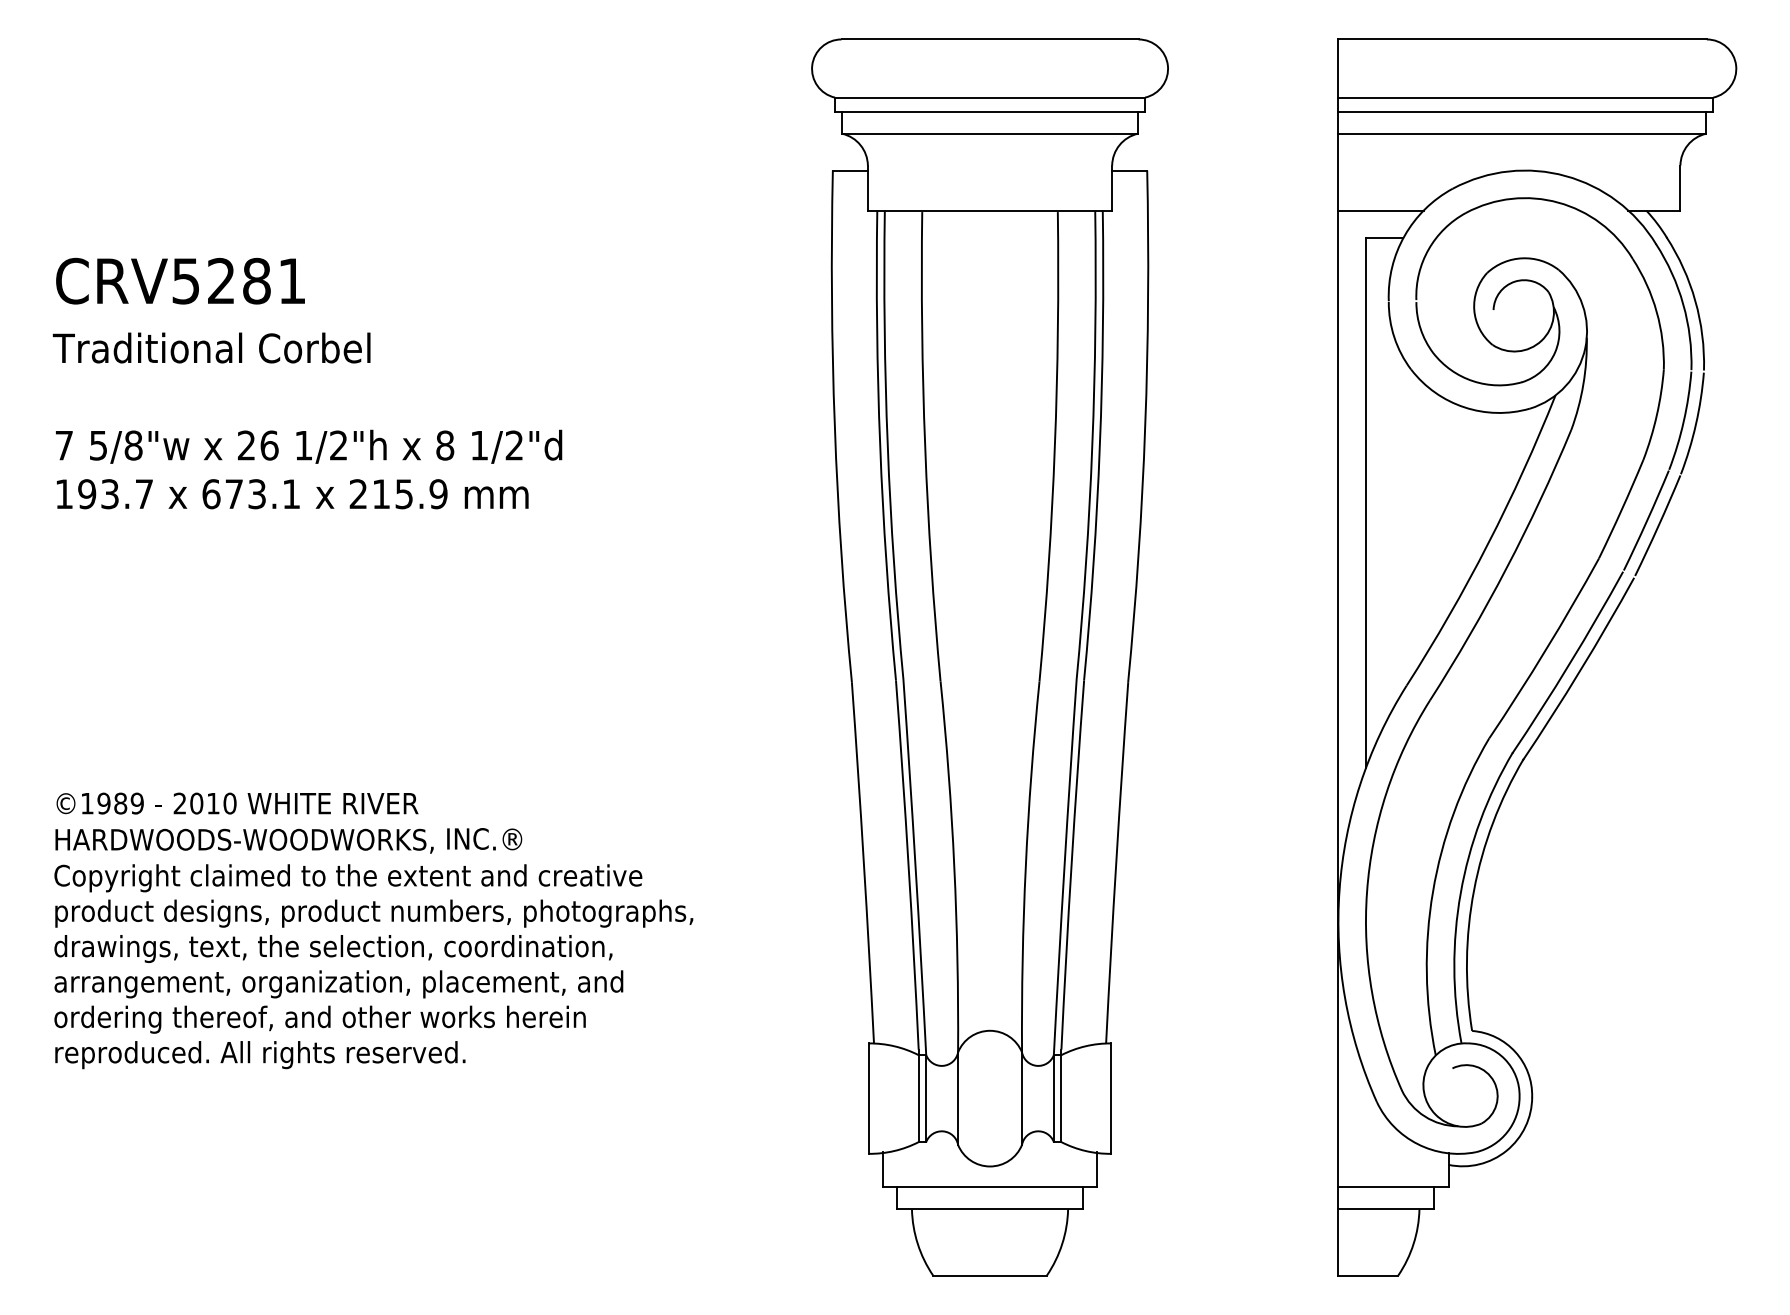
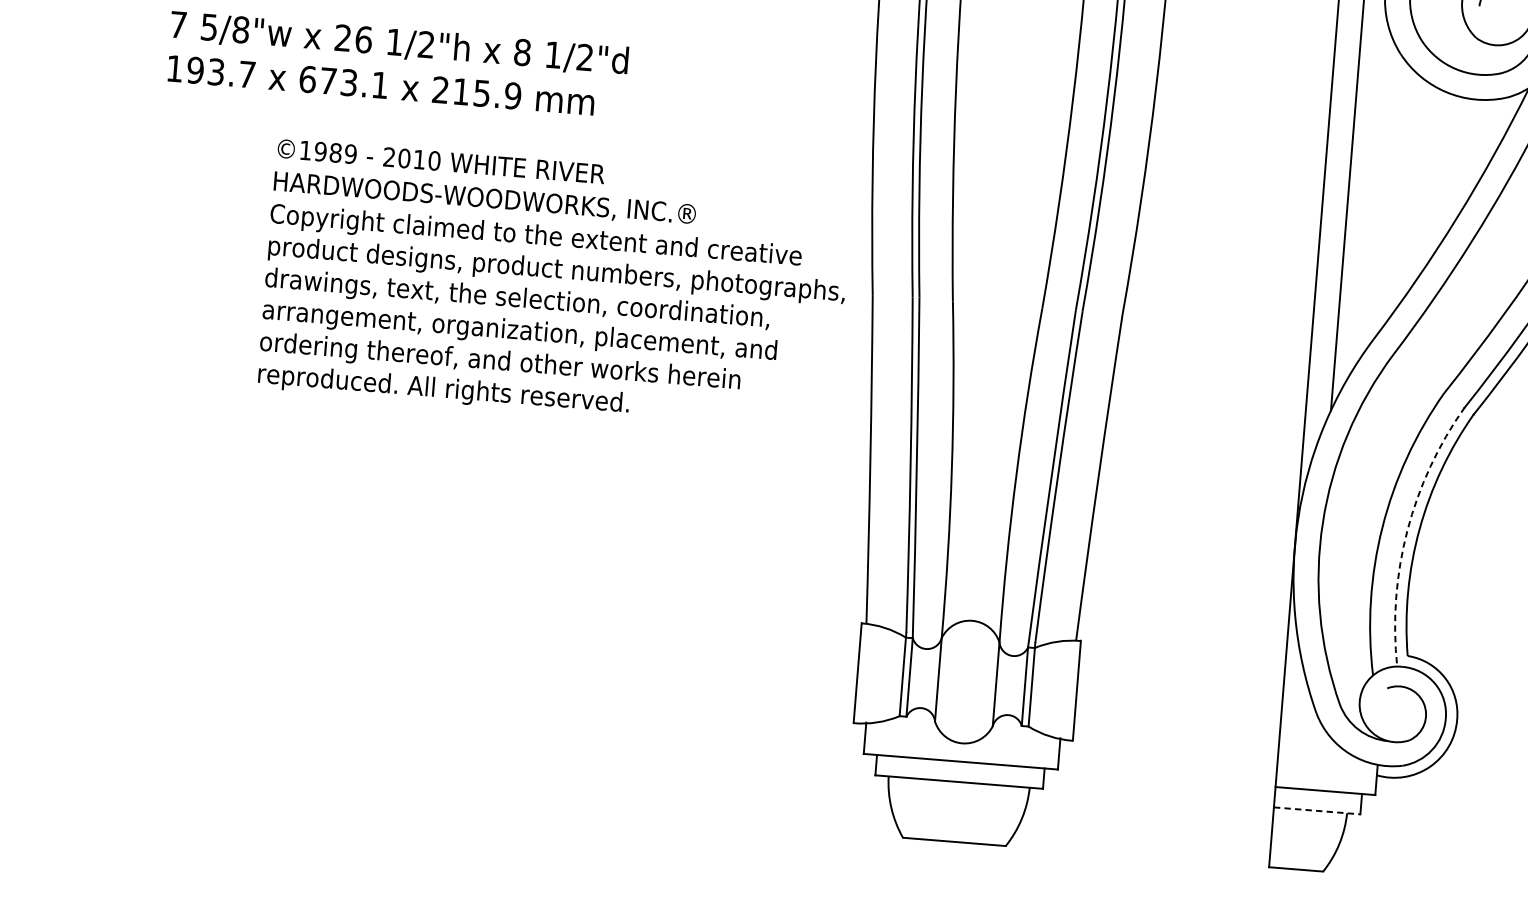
arc: (1460, 893) -> (1407, 530), solid -> dashed
text: (373, 930) -> (554, 286), moved
line: (1386, 1209) -> (1317, 811), solid -> dashed

